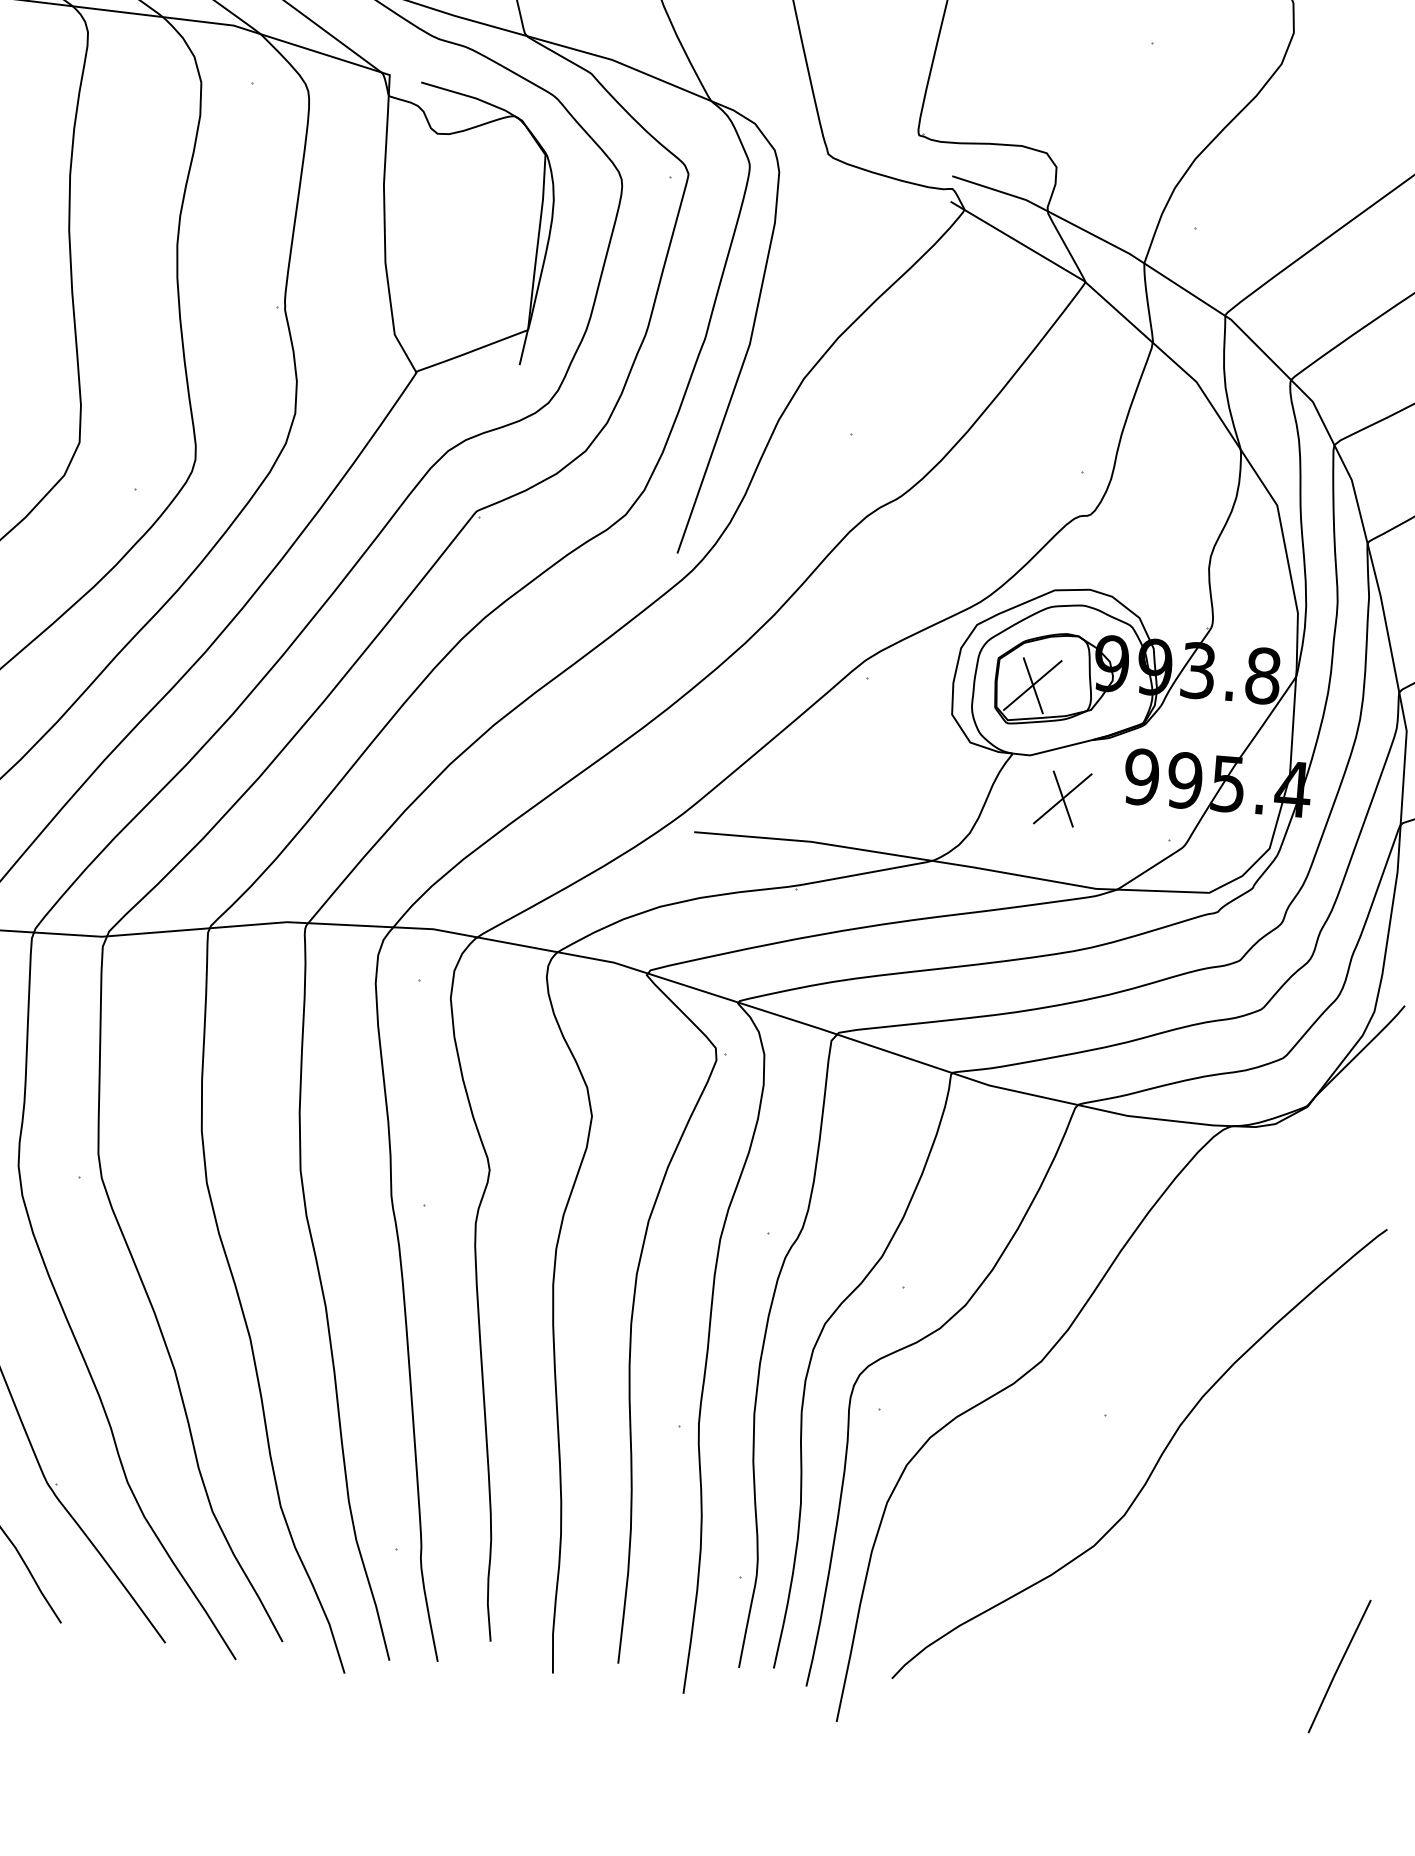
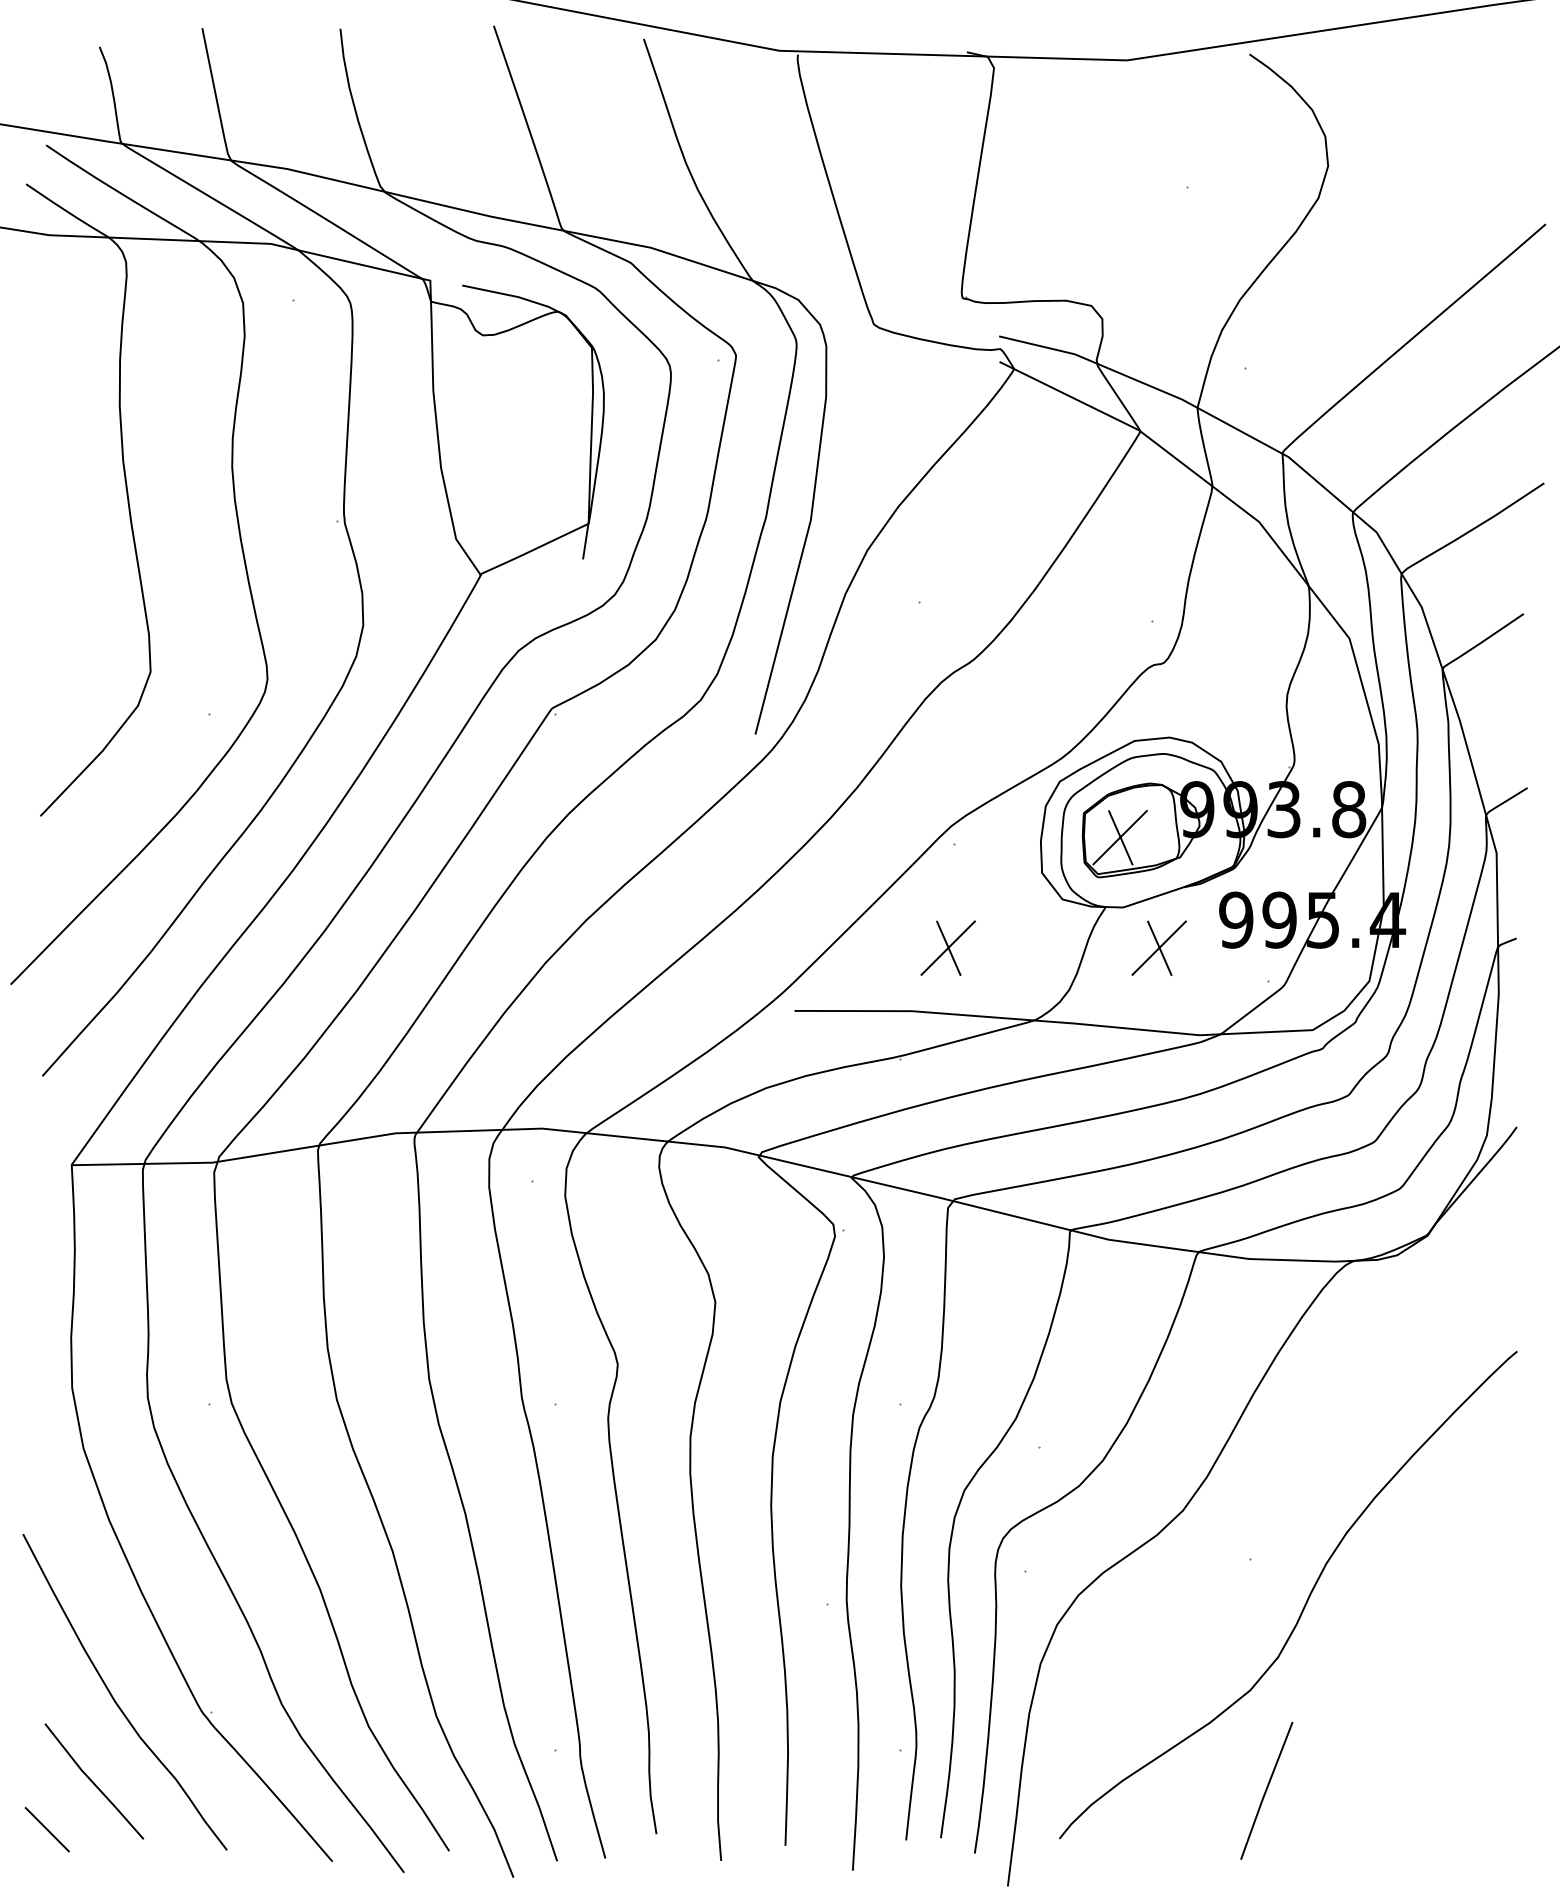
part: (851, 781) -> (947, 947), added
line: (1339, 1666) -> (1266, 1790), moved

